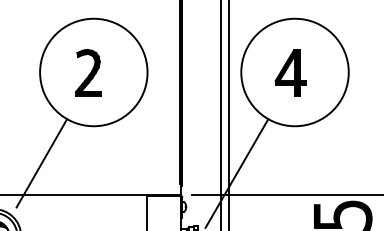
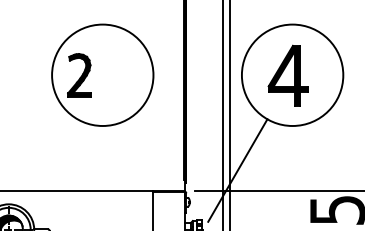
part: (88, 72) -> (79, 75), moved
part: (290, 72) -> (288, 75), size x1.4
line: (41, 162) -> (53, 160), removed

